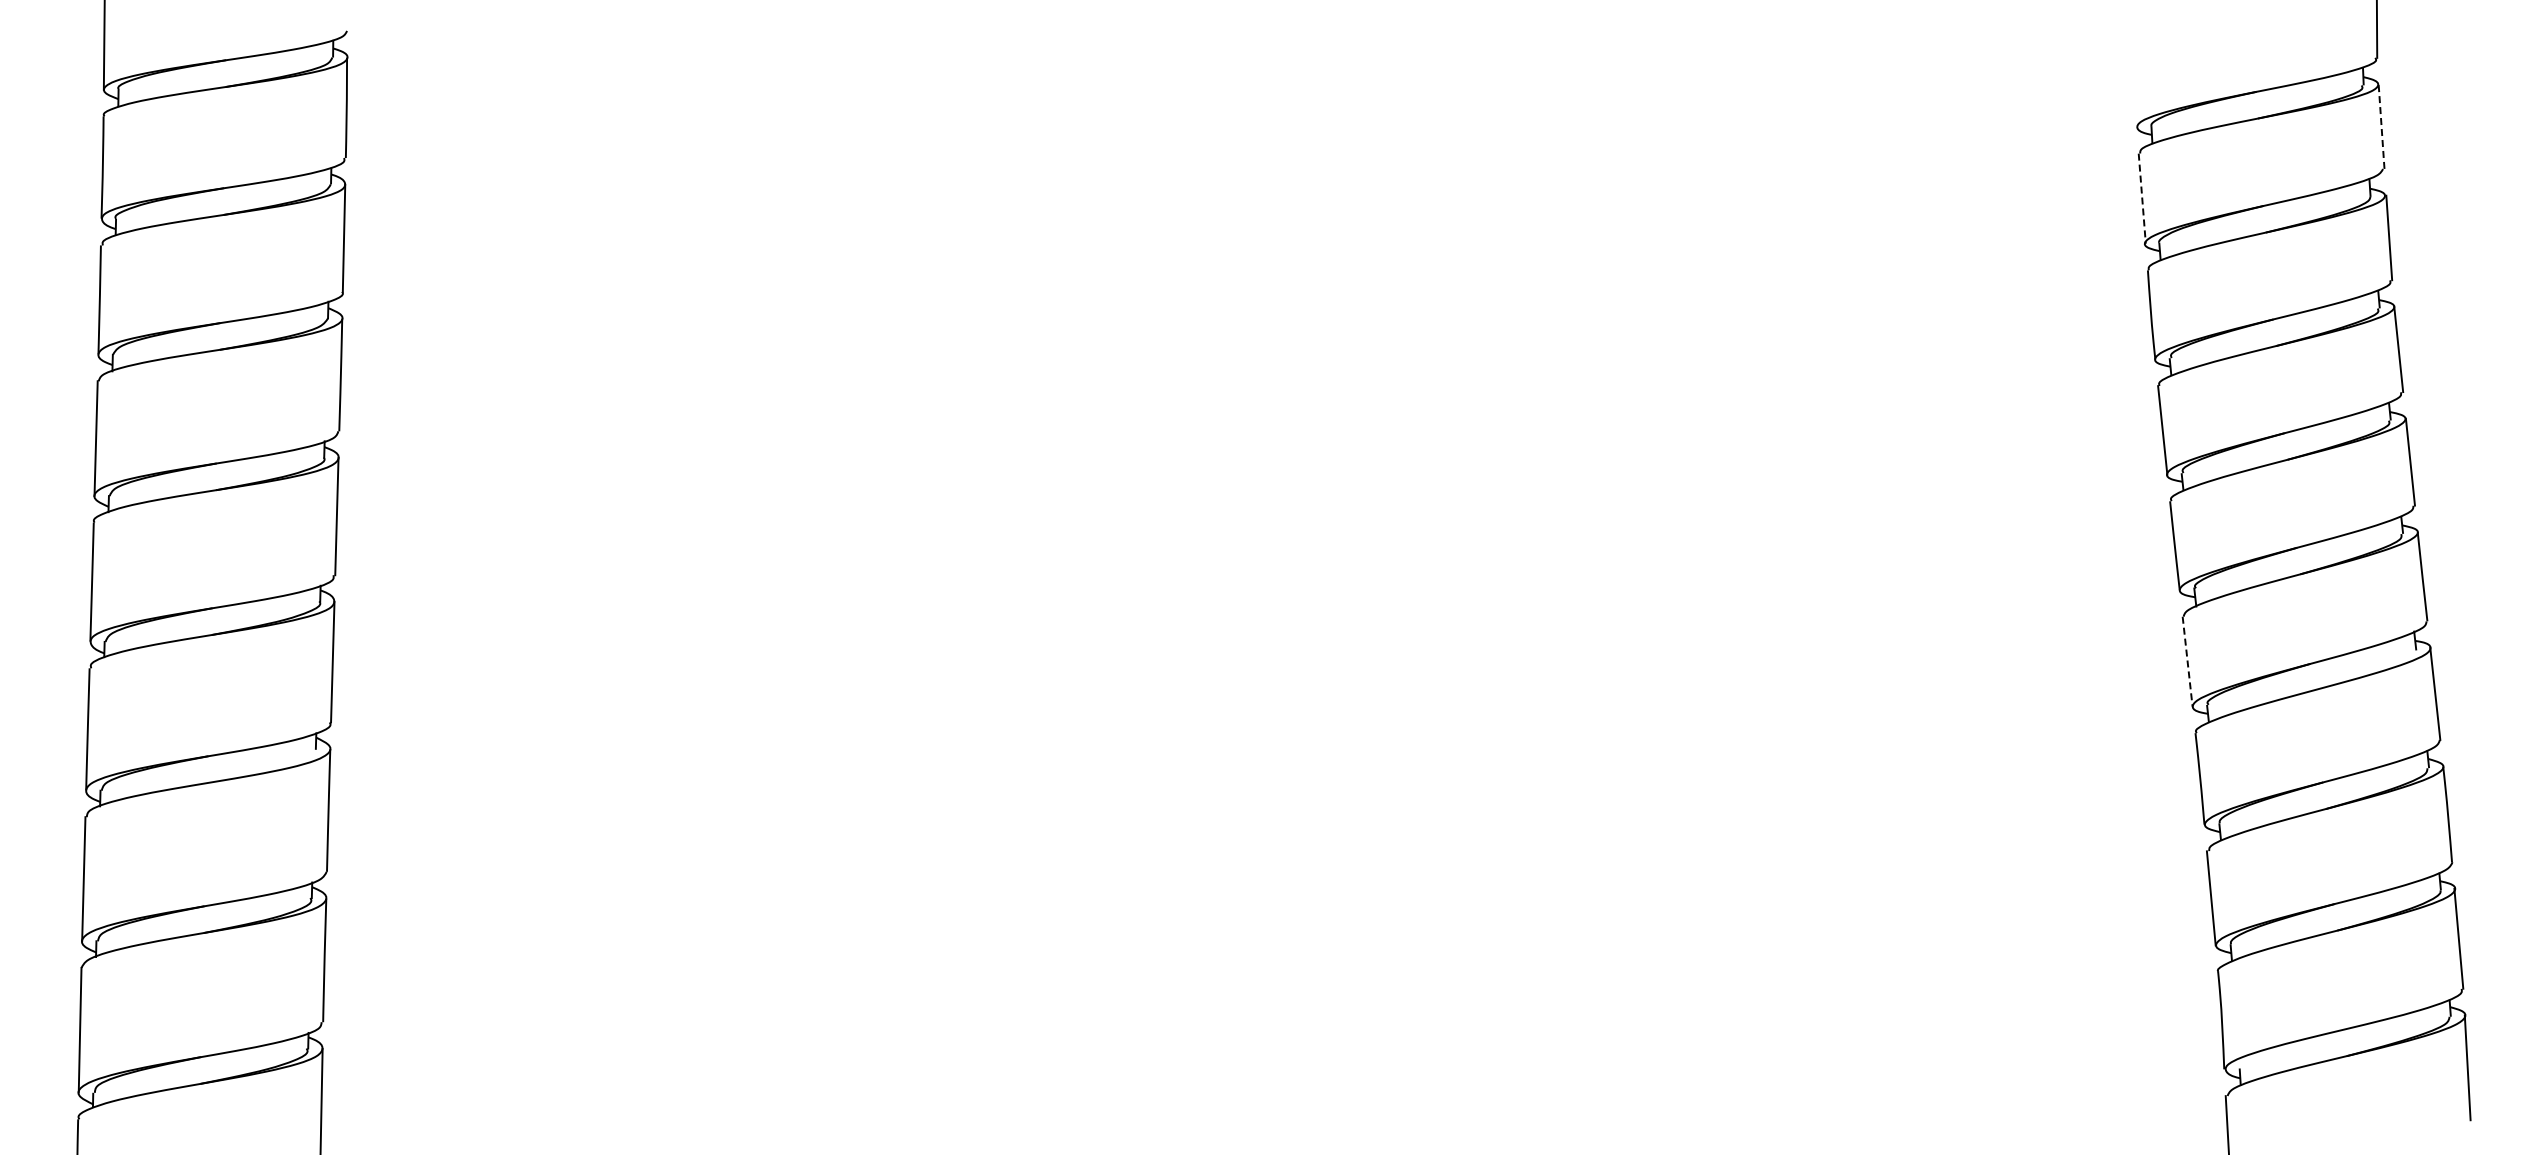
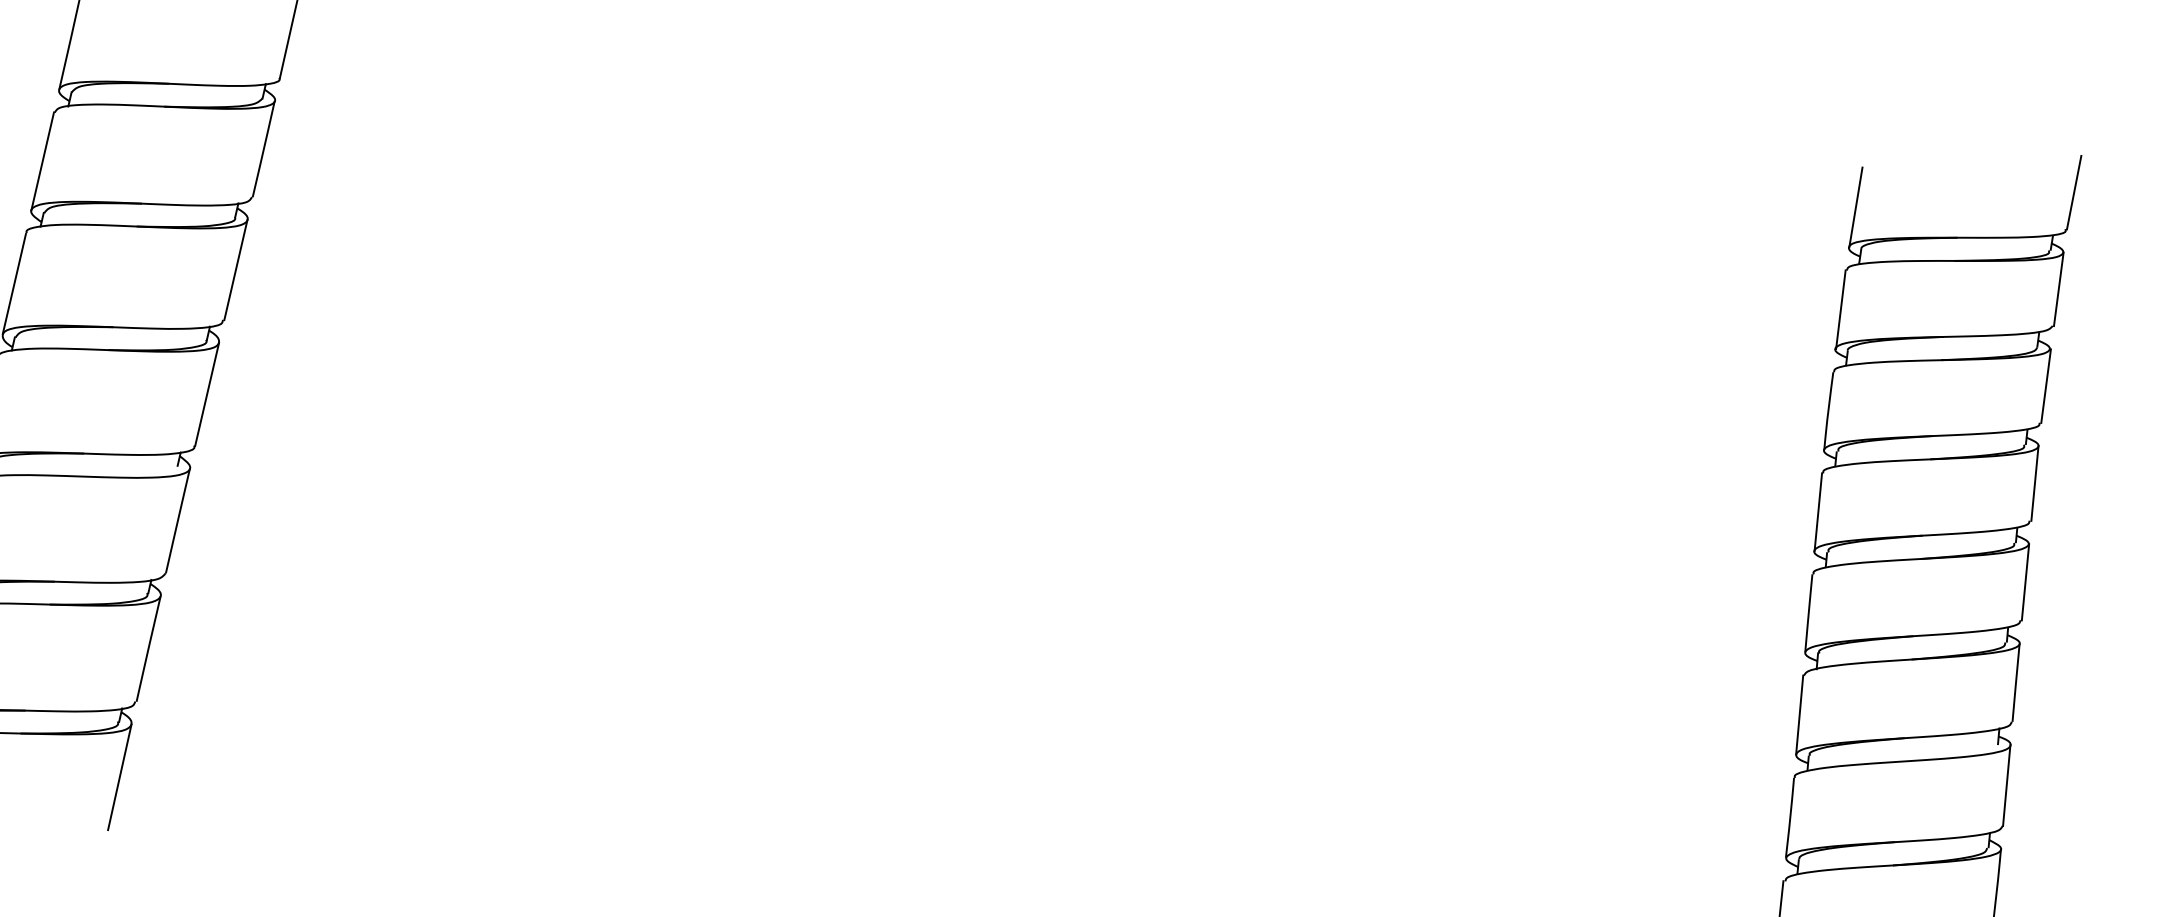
line: (2135, 80) -> (1855, 207), added
line: (2381, 126) -> (2058, 289), dashed -> solid
line: (2142, 199) -> (1840, 310), dashed -> solid
line: (2187, 662) -> (1799, 715), dashed -> solid

